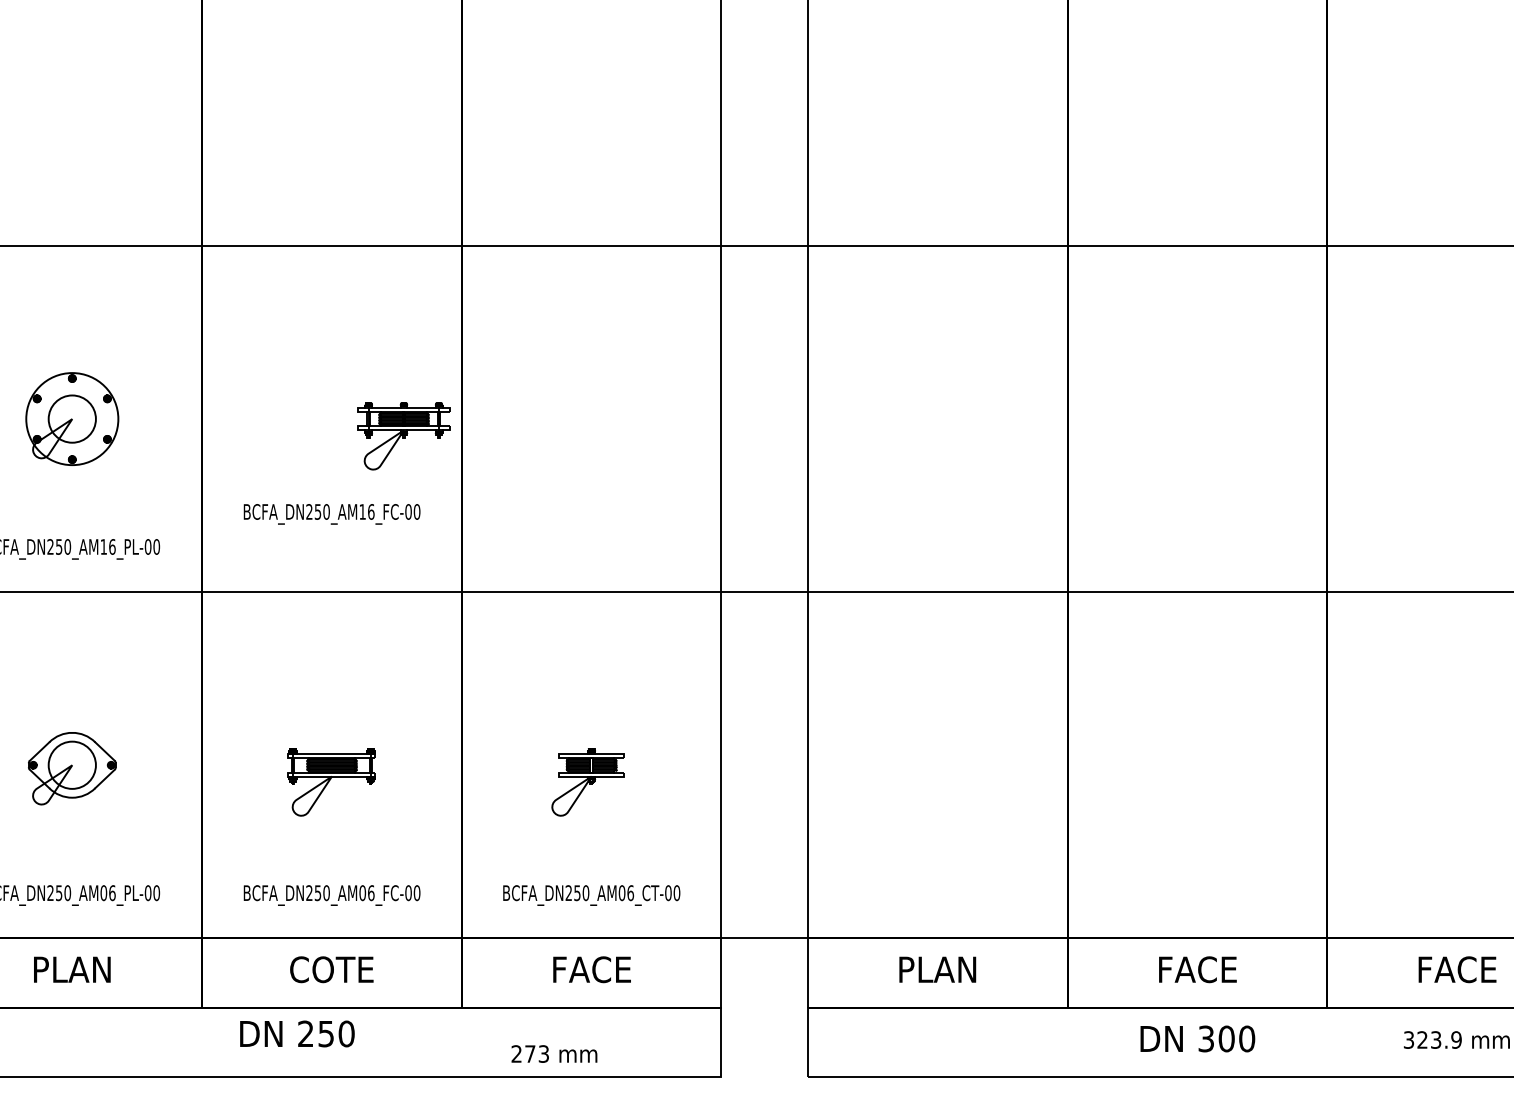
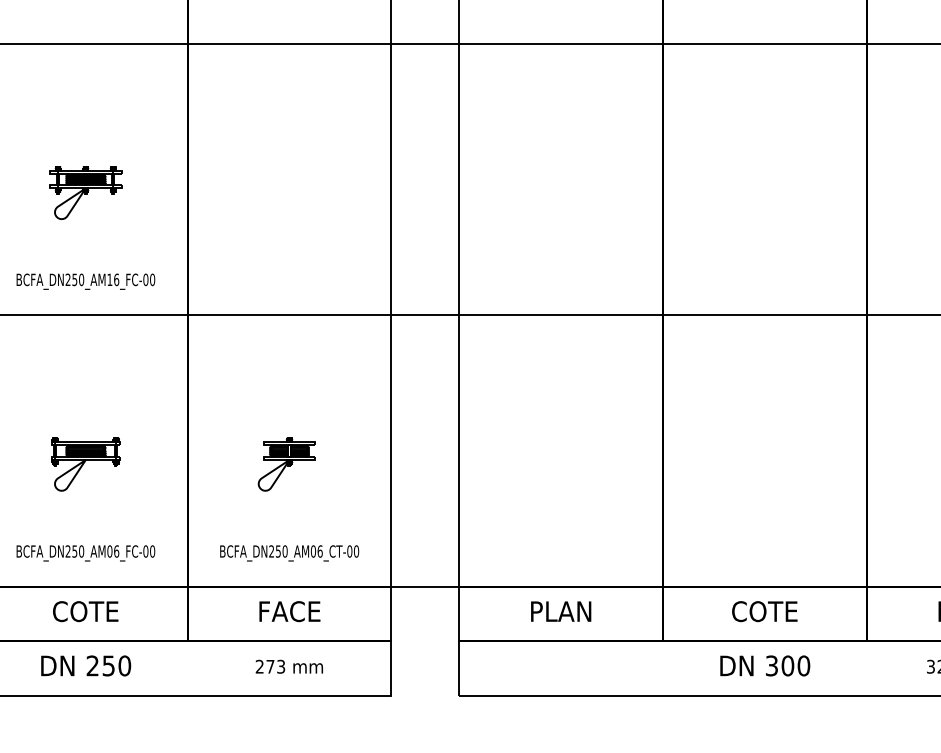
part: (403, 436) -> (85, 193), moved
text: (331, 514) -> (85, 281), moved
text: (1196, 969) -> (764, 611), FACE -> COTE
text: (297, 1033) -> (86, 665), moved
text: (554, 1053) -> (289, 666), moved

